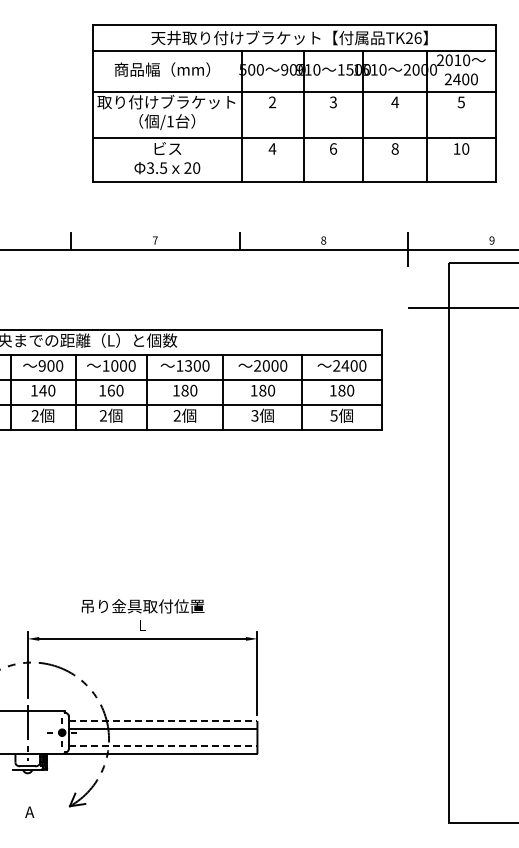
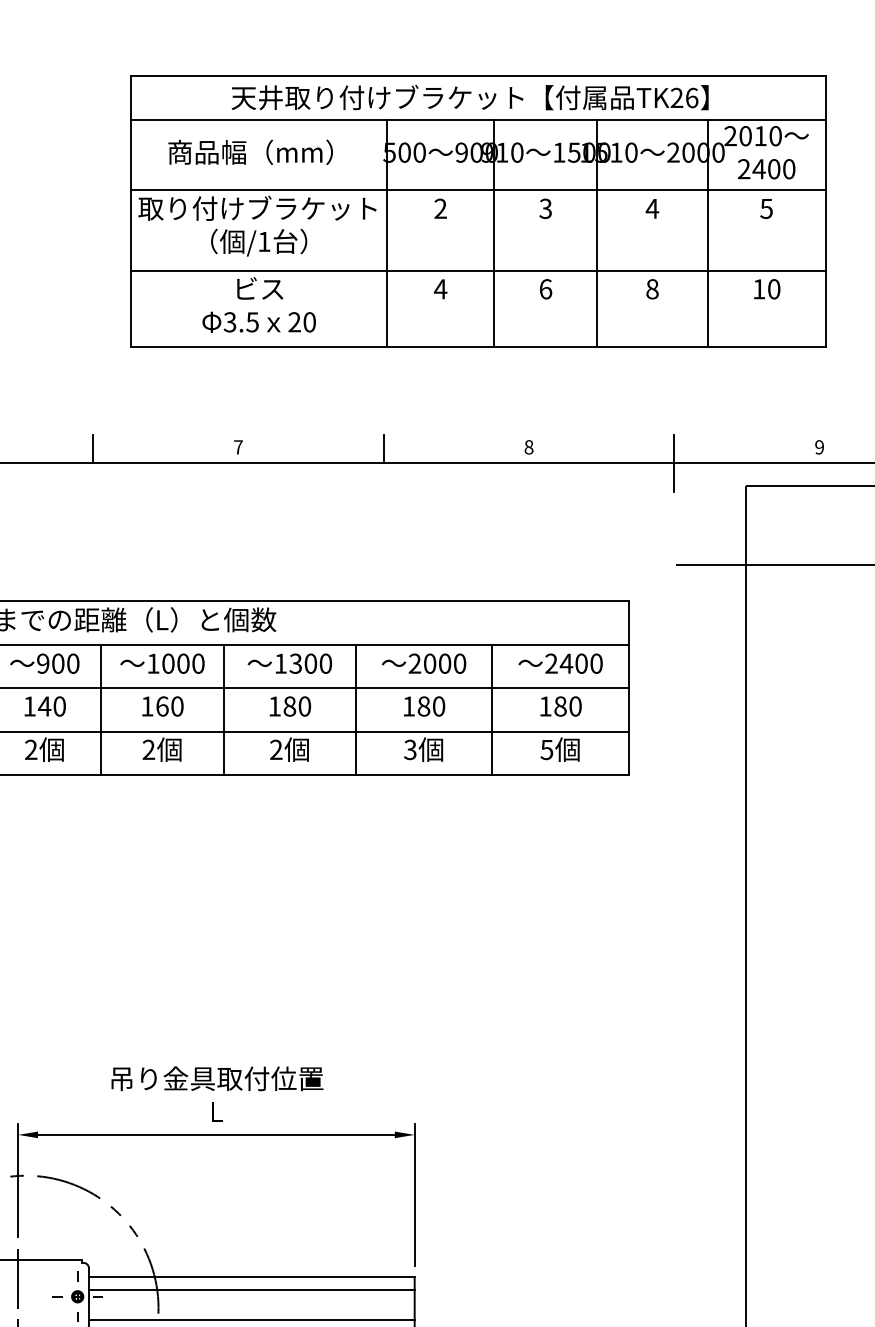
line: (163, 721) -> (252, 1277), dashed -> solid
line: (163, 746) -> (252, 1320), dashed -> solid

